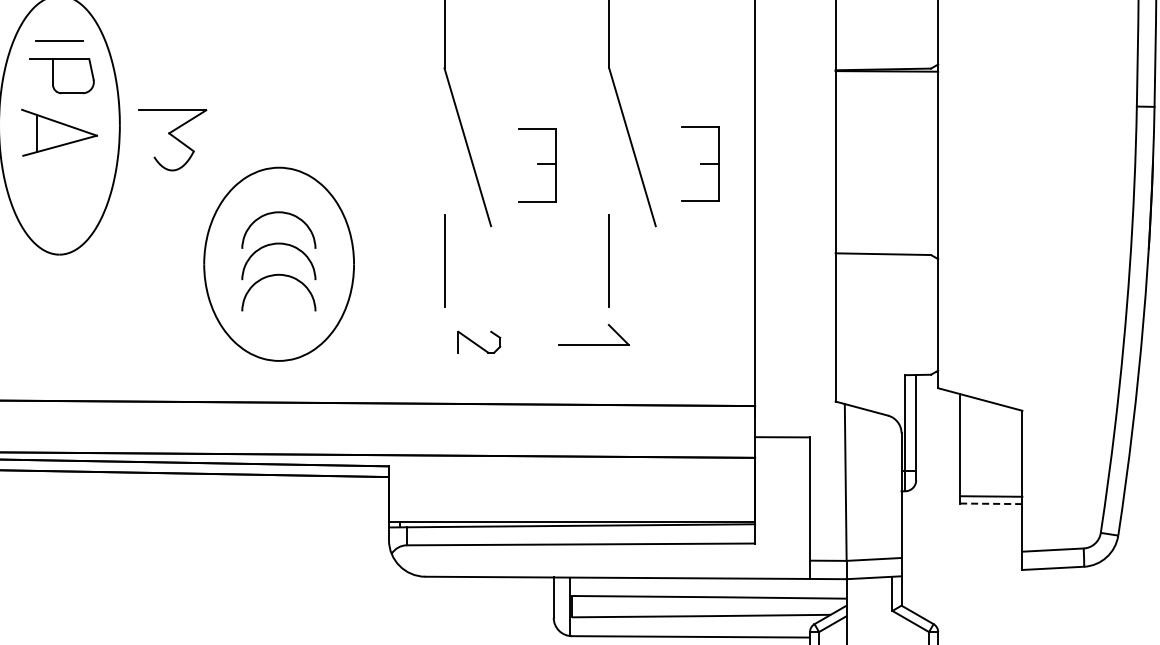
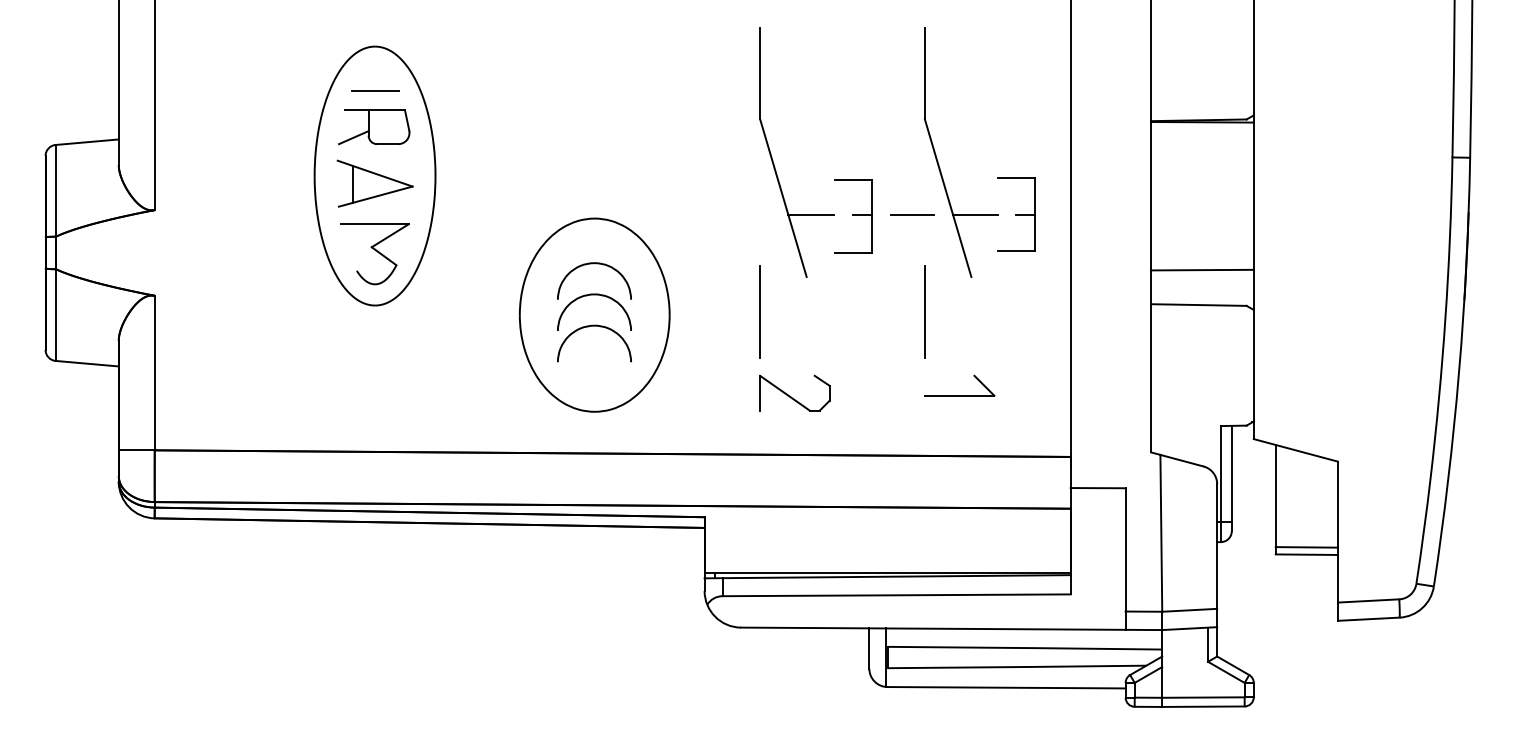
line: (37, 86) -> (353, 137), added
part: (171, 140) -> (374, 254), moved
line: (495, 163) -> (811, 214), added
line: (659, 163) -> (975, 214), added
line: (596, 164) -> (912, 215), added
line: (886, 218) -> (1202, 269), added
part: (478, 341) -> (794, 392), size x1.67
part: (593, 344) -> (959, 395), moved
line: (991, 503) -> (1307, 554), dashed -> solid

